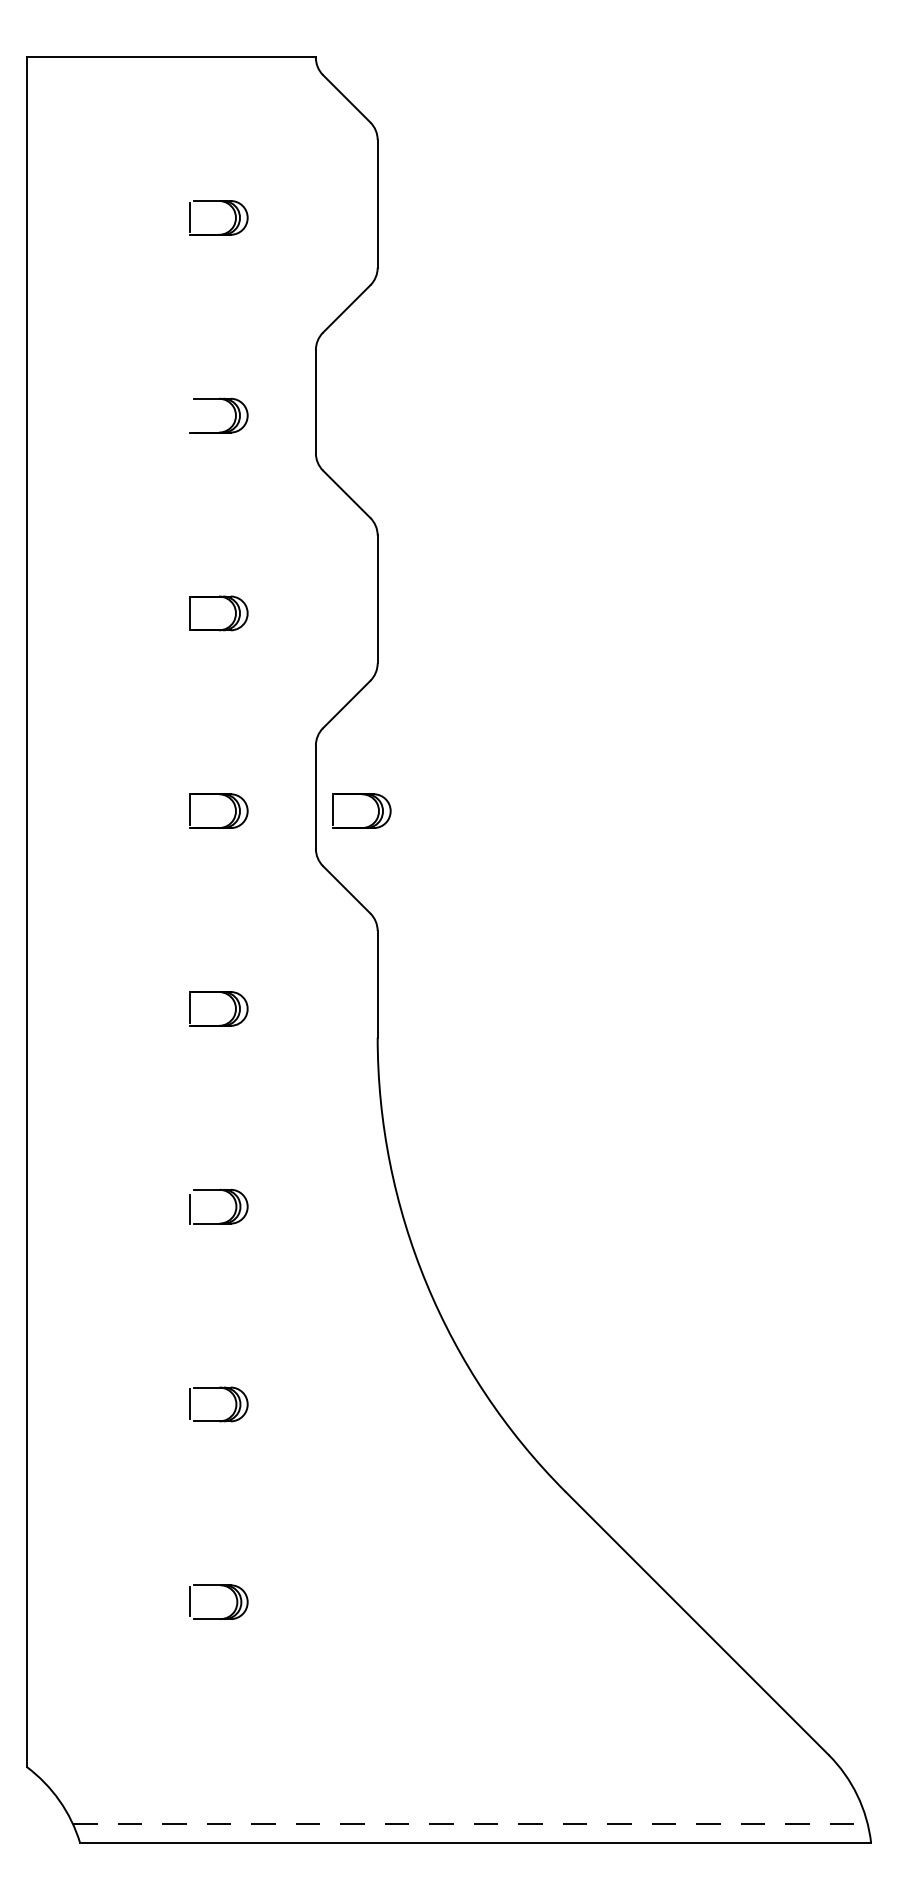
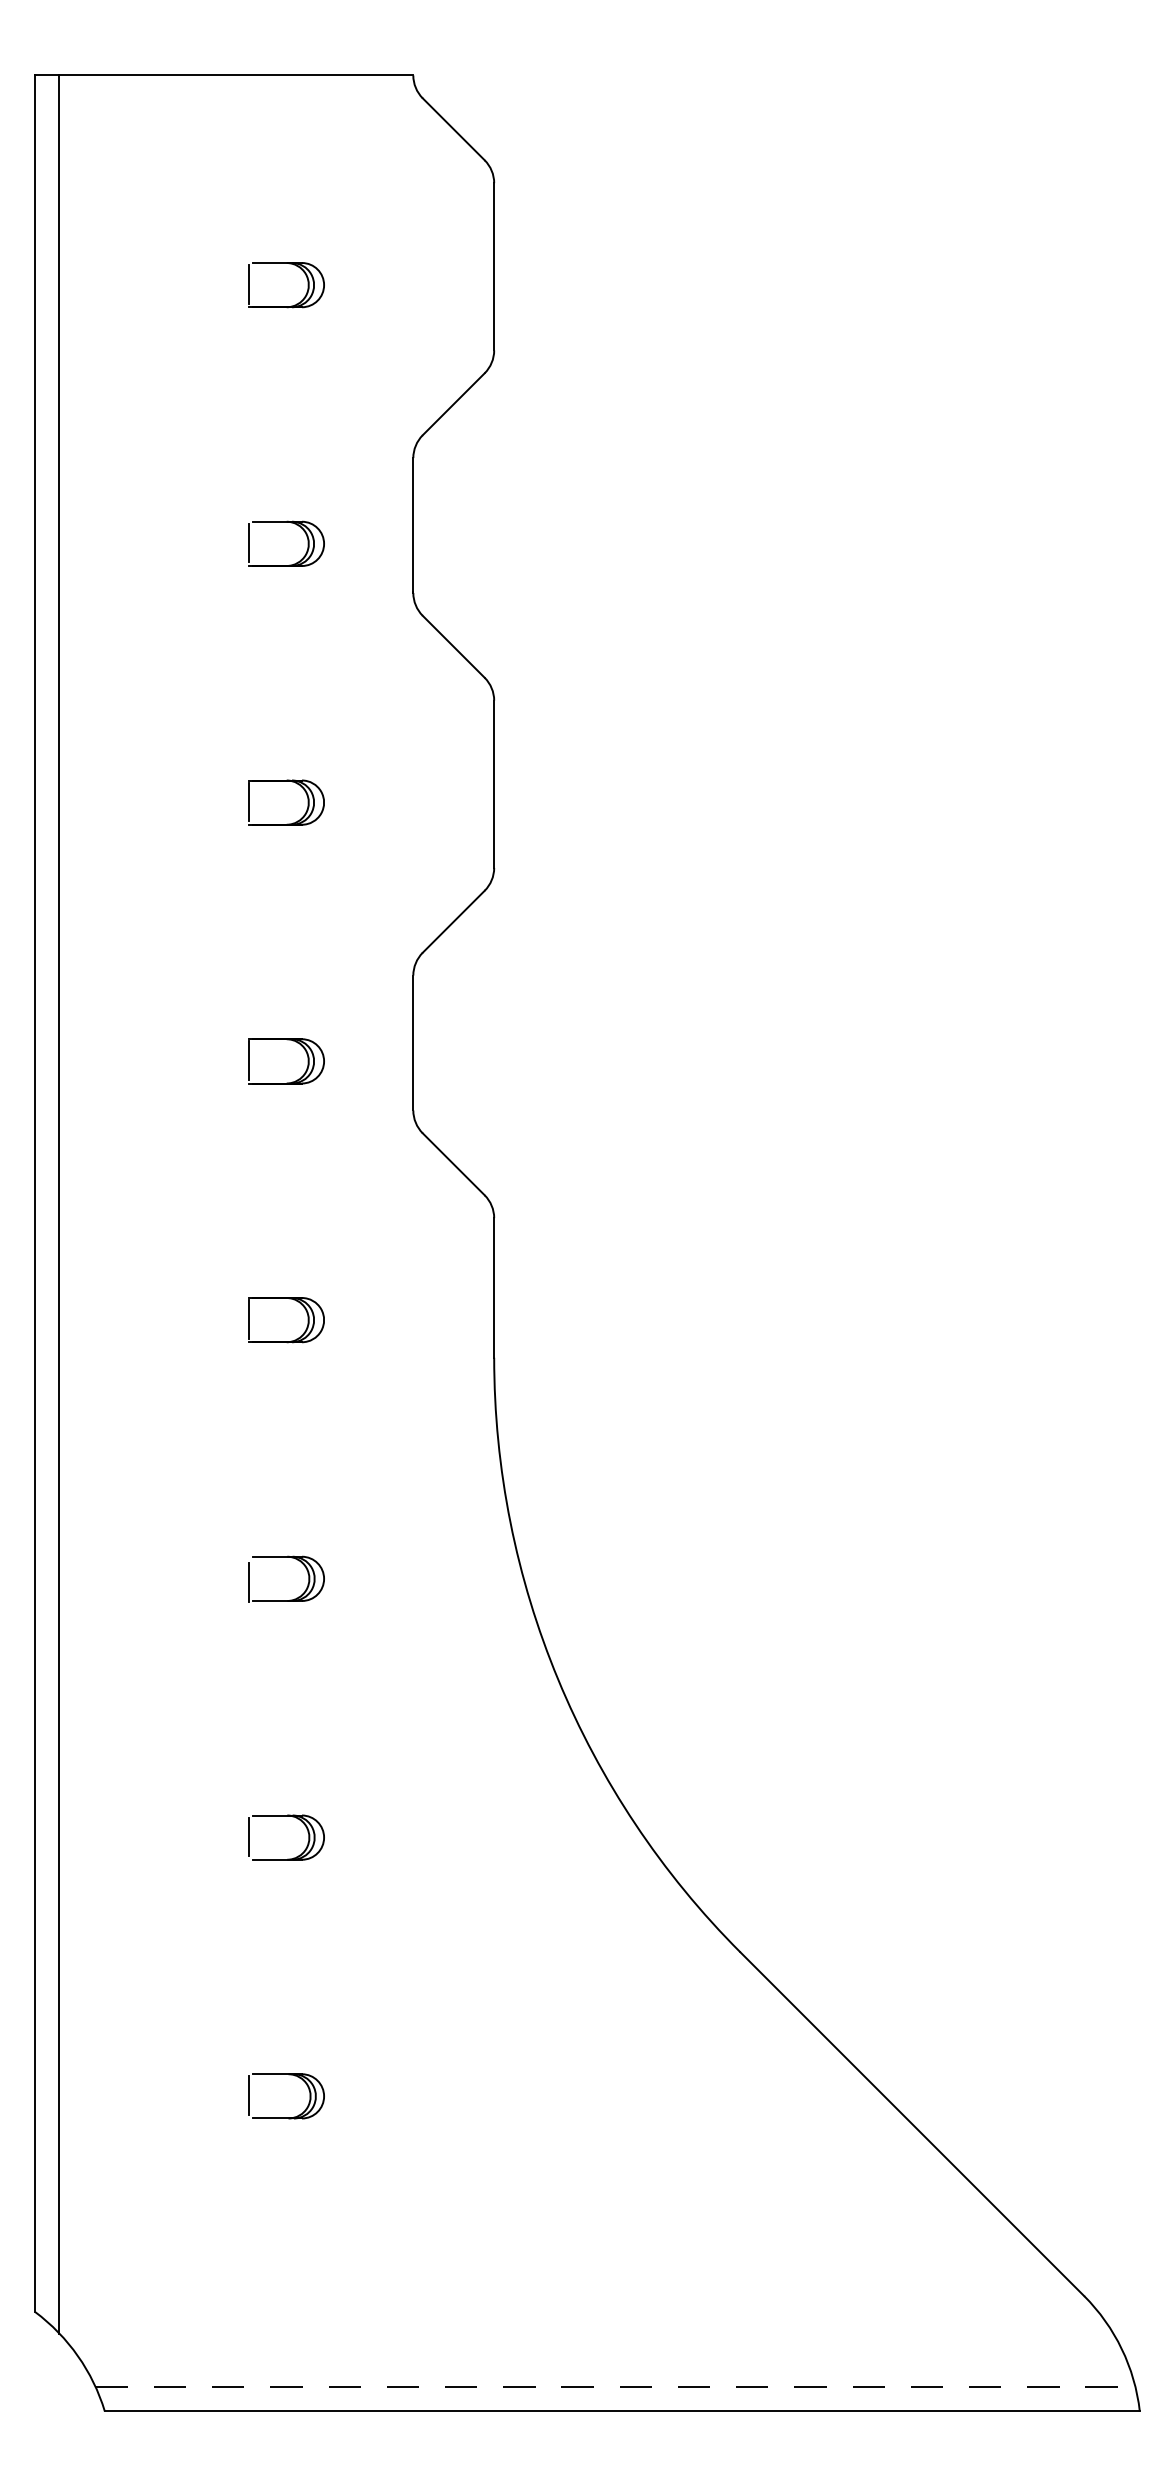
line: (190, 414) -> (249, 542), added
part: (362, 795) -> (474, 1040), removed
line: (45, 920) -> (59, 1204), added

